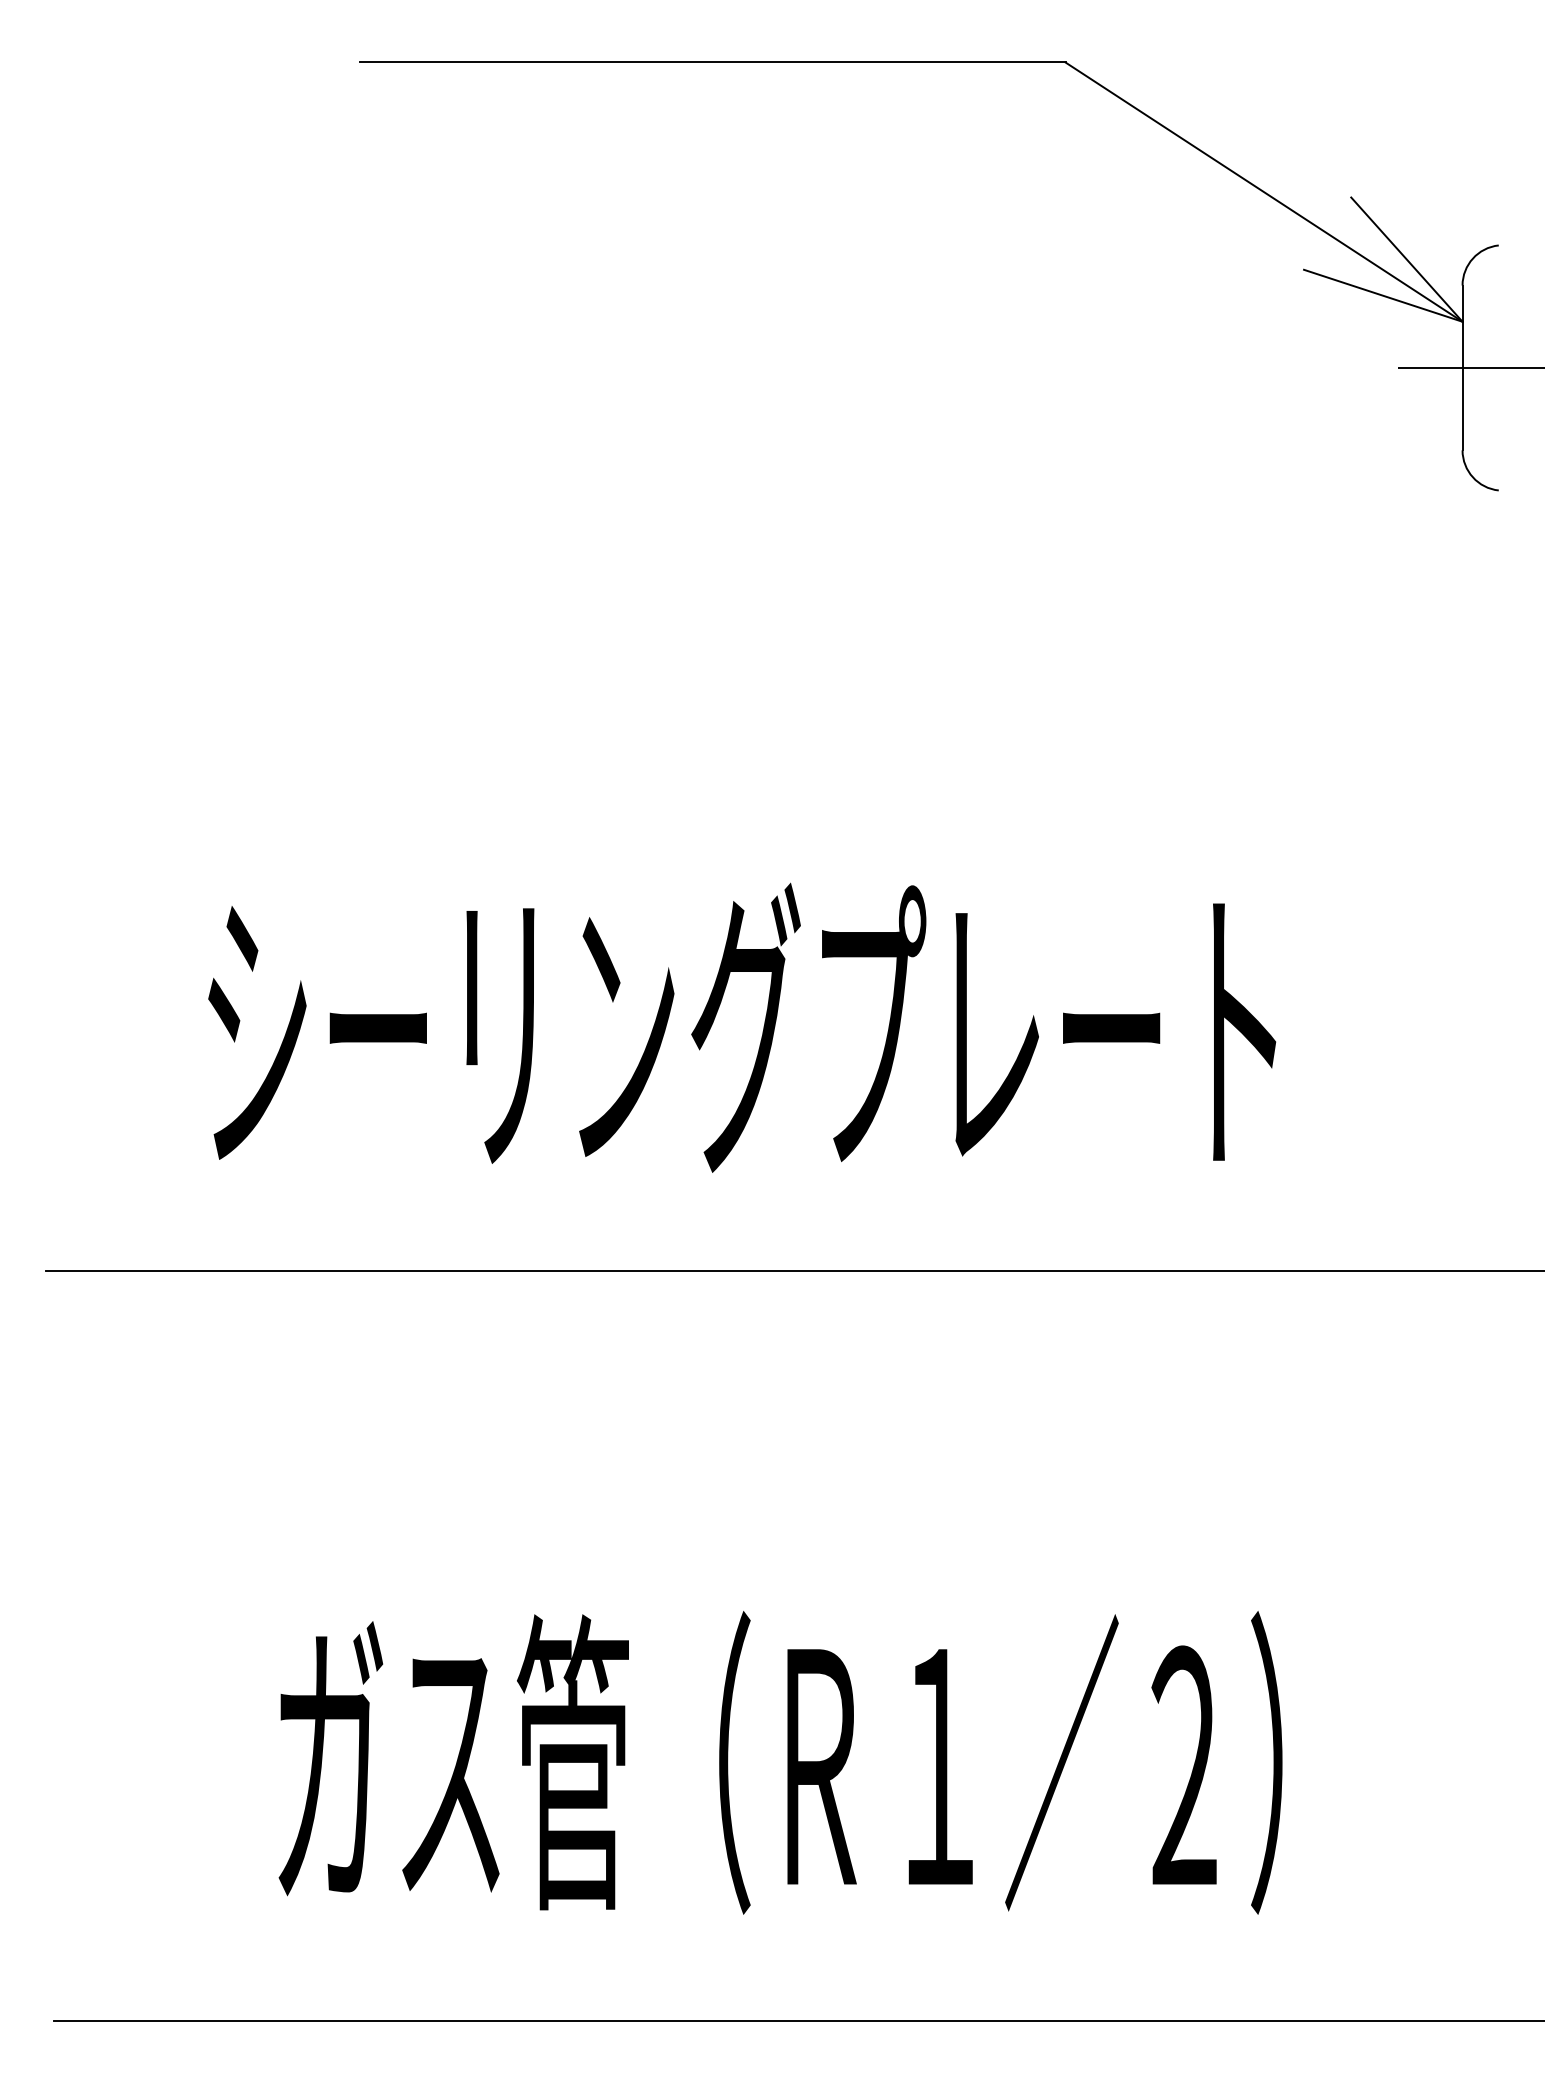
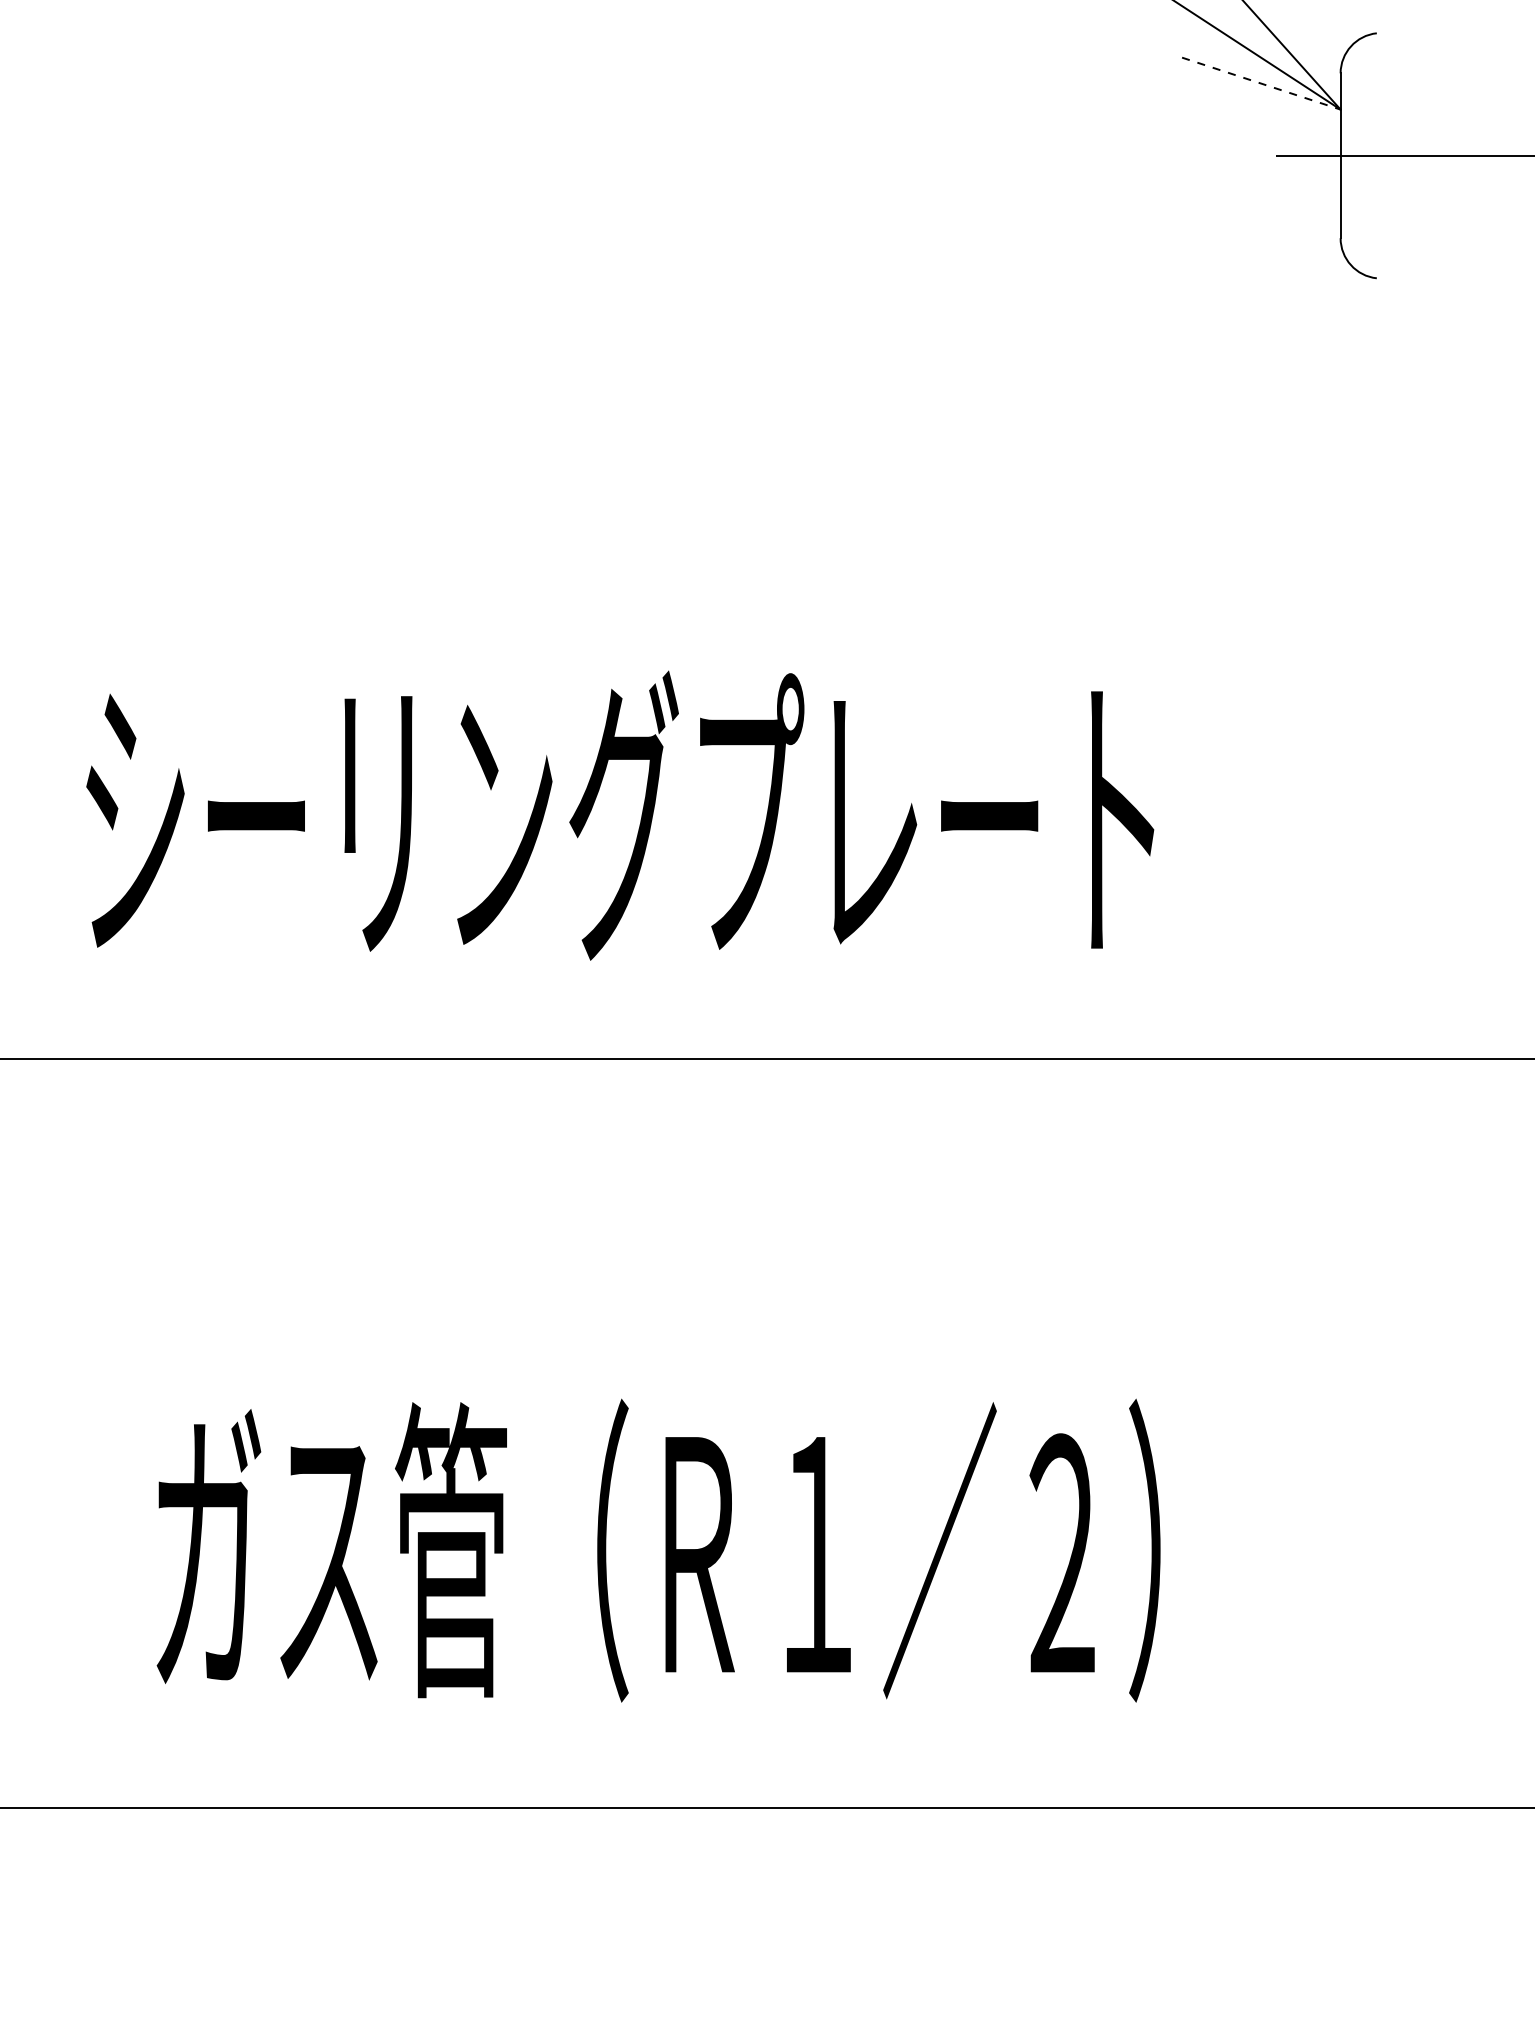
line: (1383, 295) -> (1261, 83), solid -> dashed

